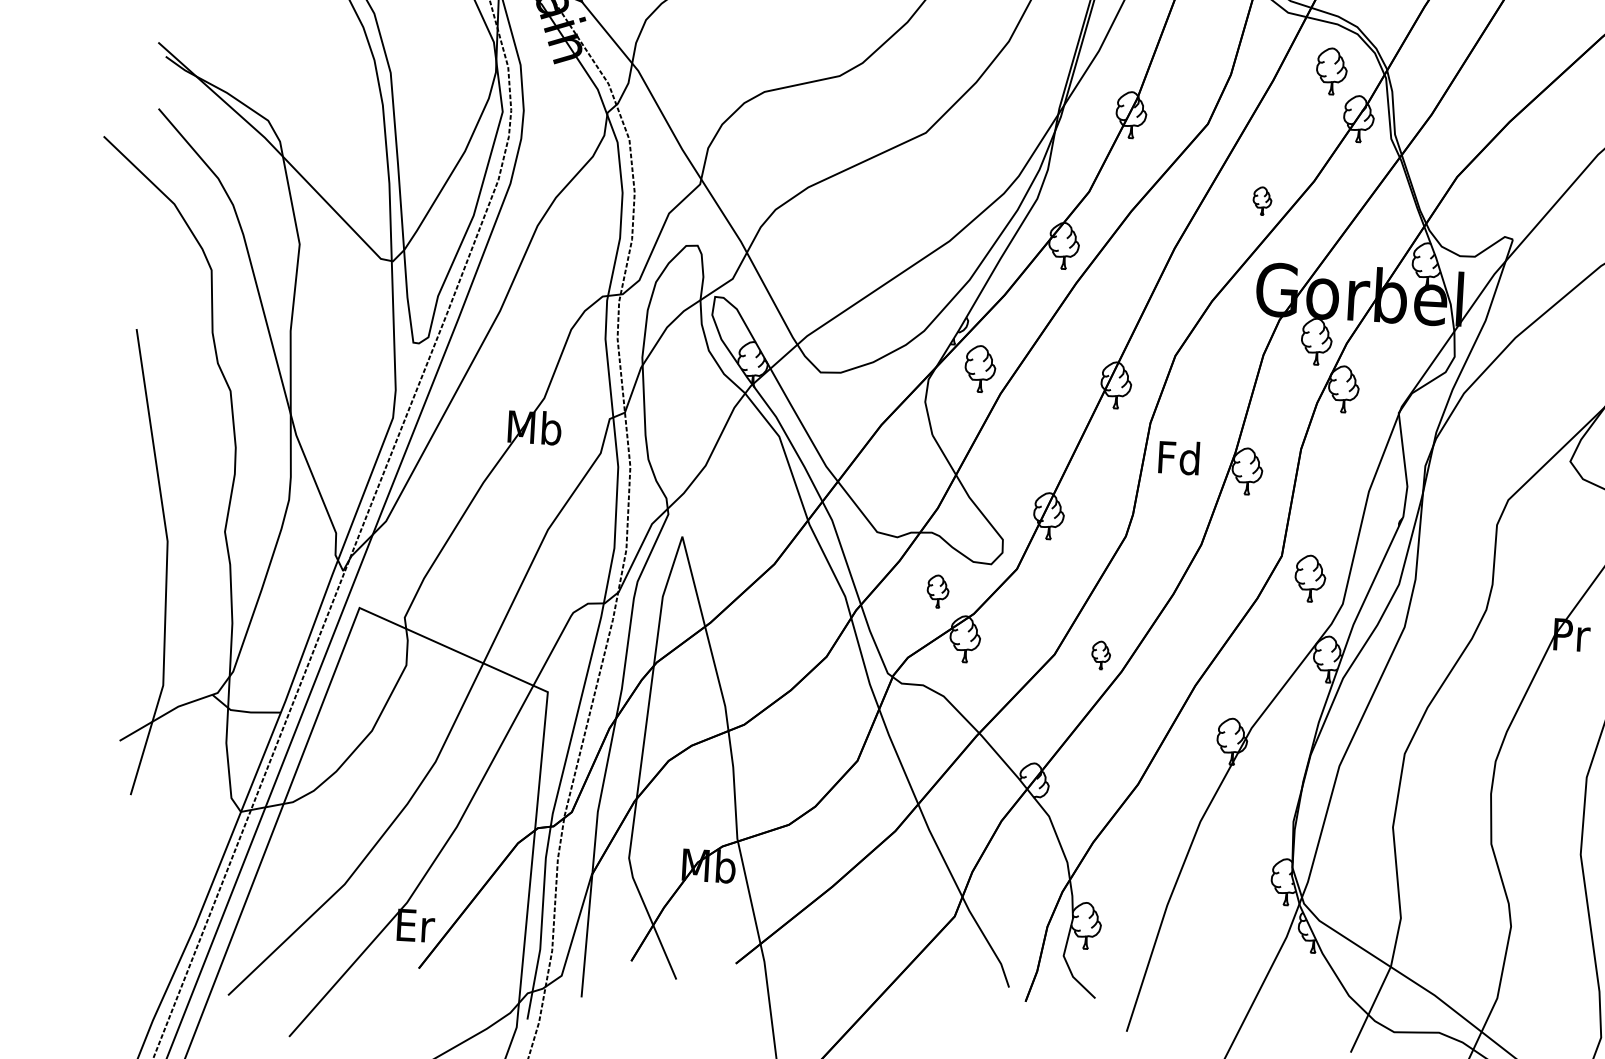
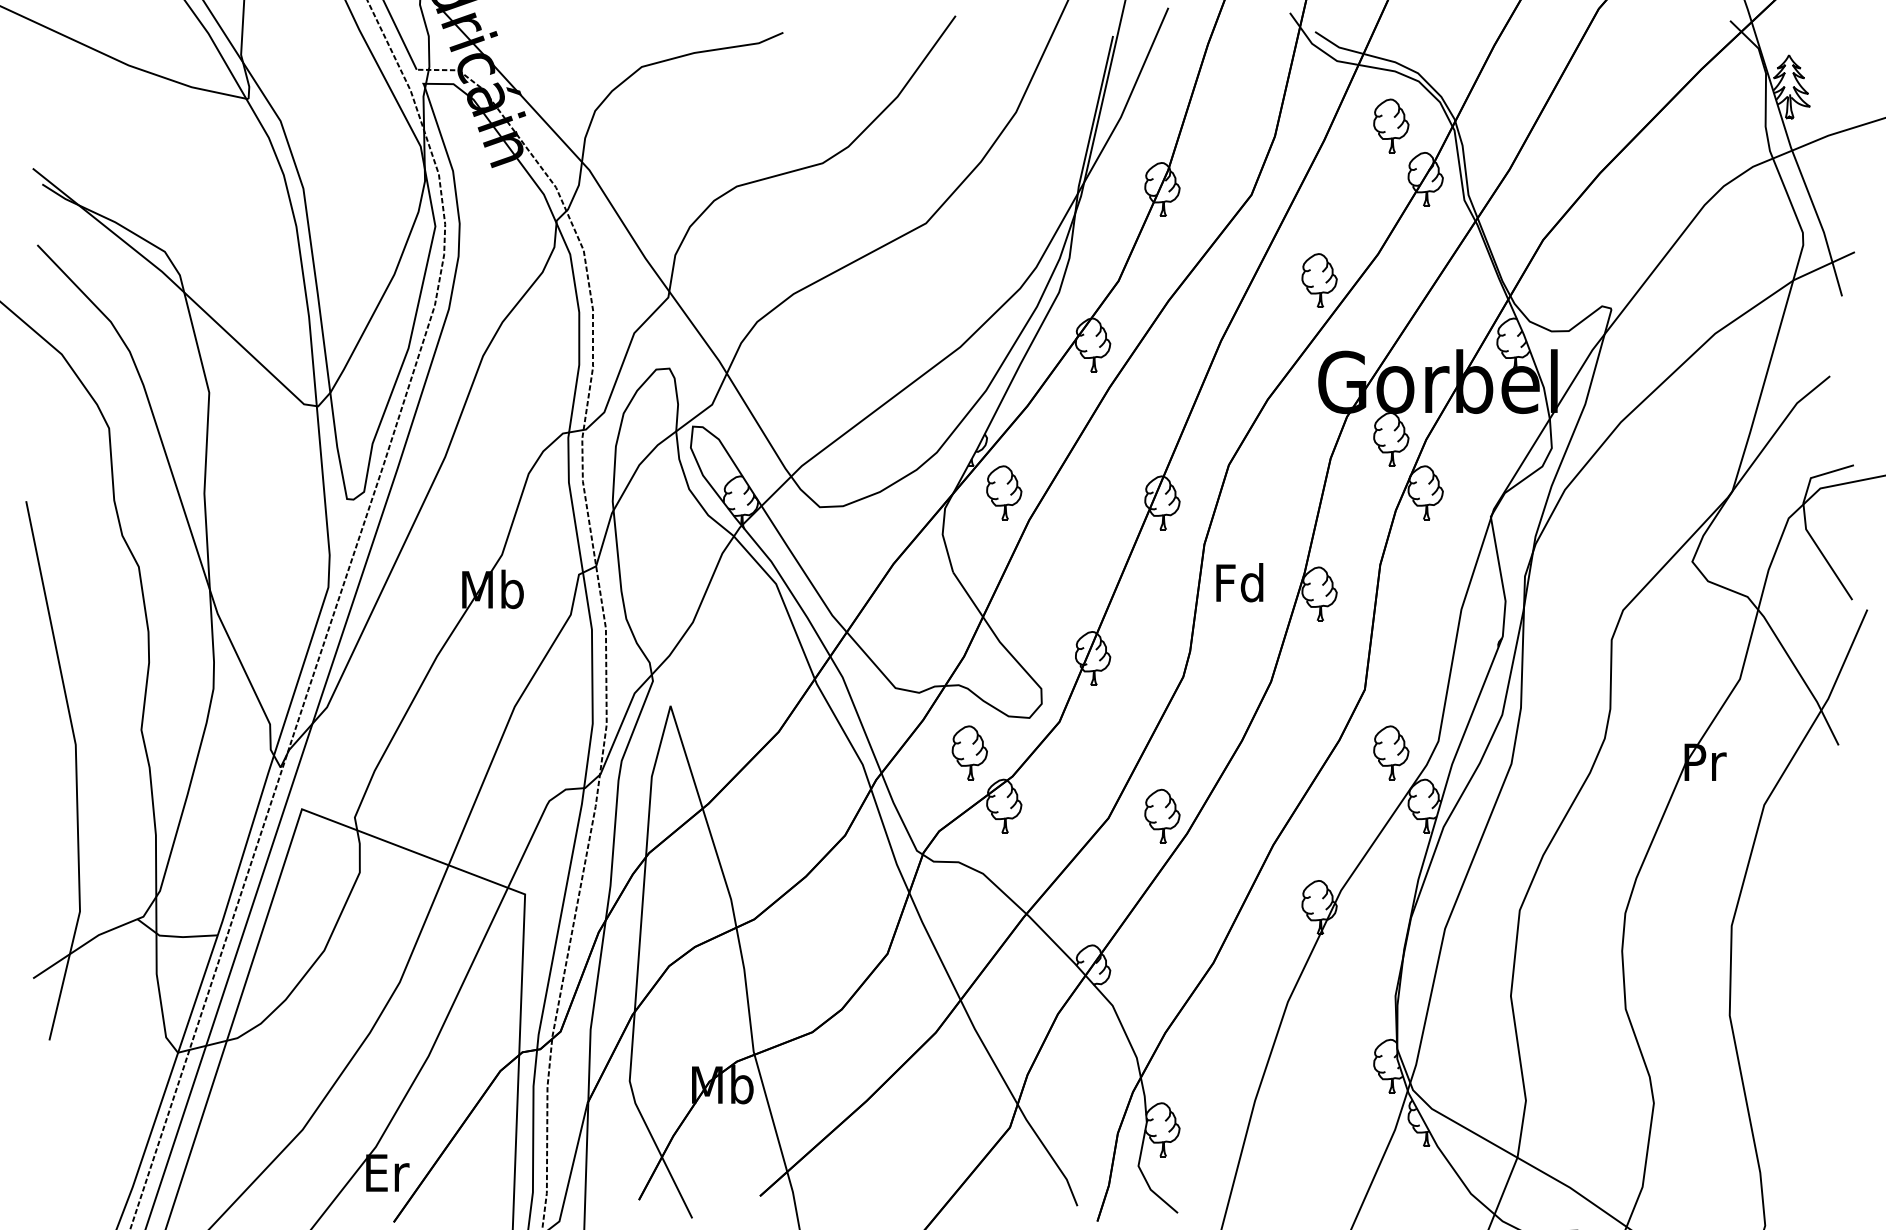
part: (1262, 201) -> (1319, 280), size x1.67
part: (1310, 578) -> (1391, 752), moved
part: (937, 591) -> (969, 752), size x1.43
part: (1101, 654) -> (1162, 815), size x1.67

